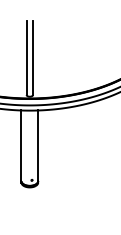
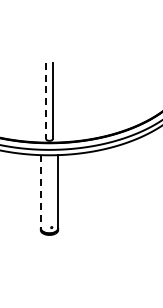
line: (26, 58) -> (46, 101), solid -> dashed
line: (21, 145) -> (40, 191), solid -> dashed

